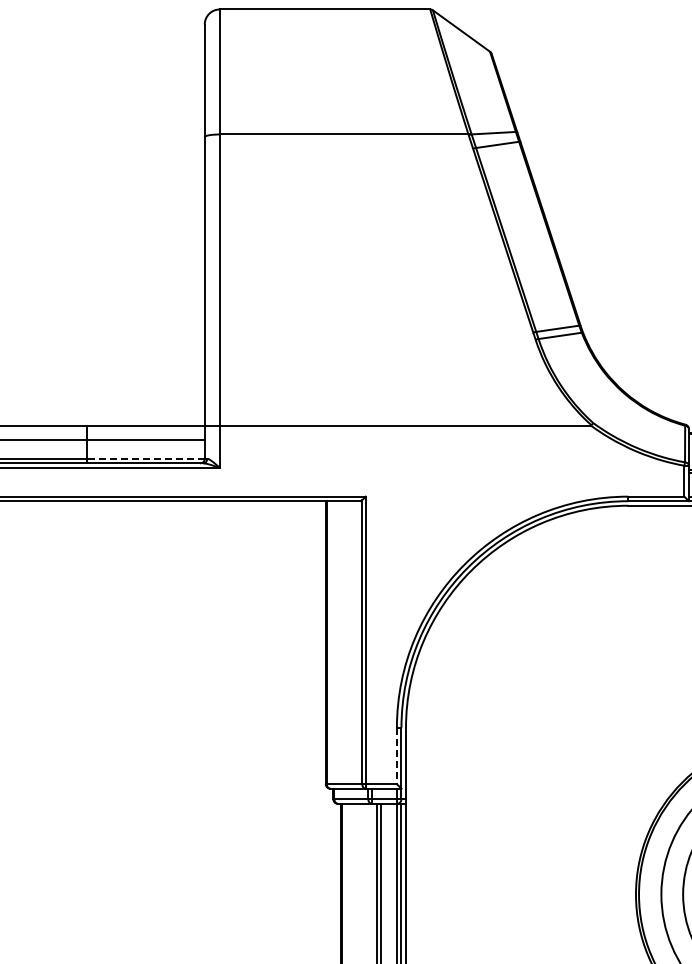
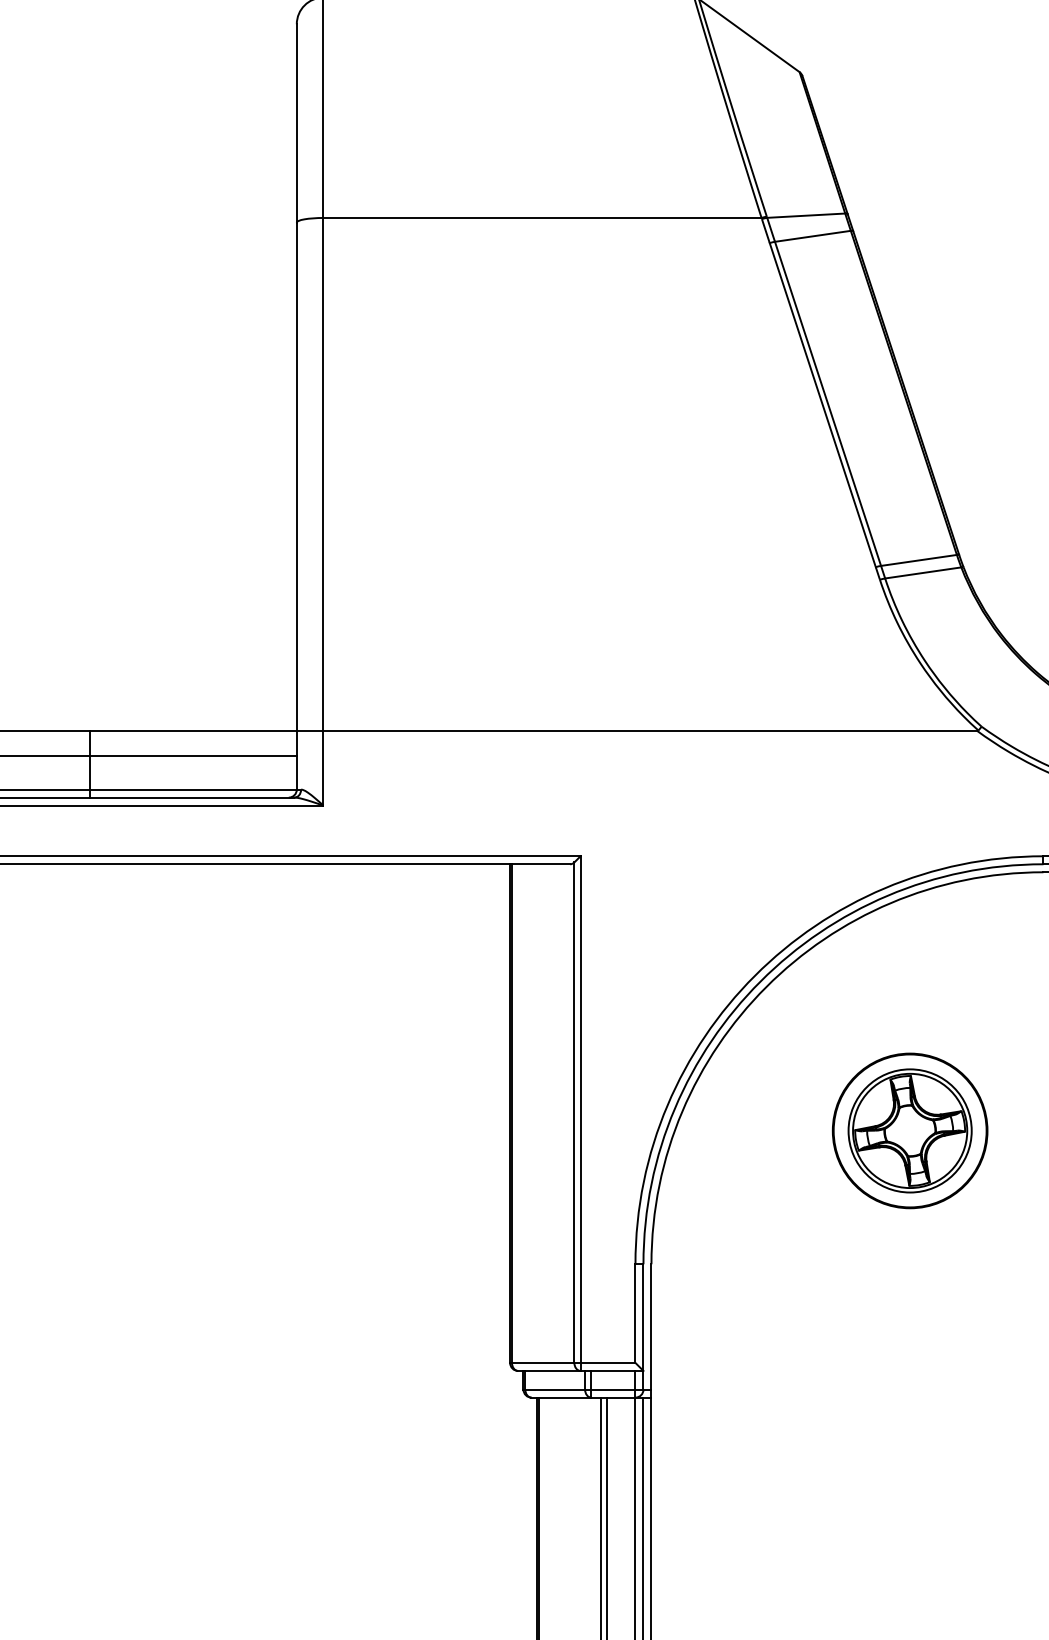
line: (146, 458) -> (194, 789), dashed -> solid
part: (552, 652) -> (909, 1130), added
line: (396, 756) -> (634, 1314), dashed -> solid

